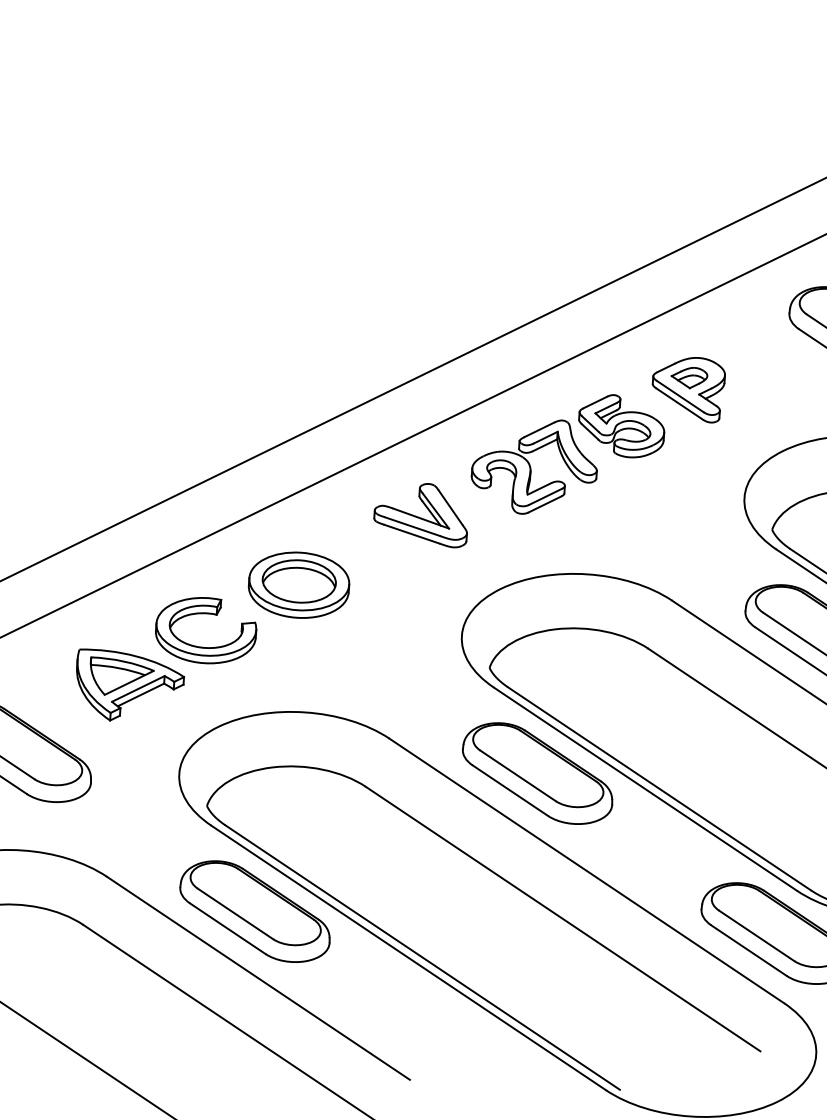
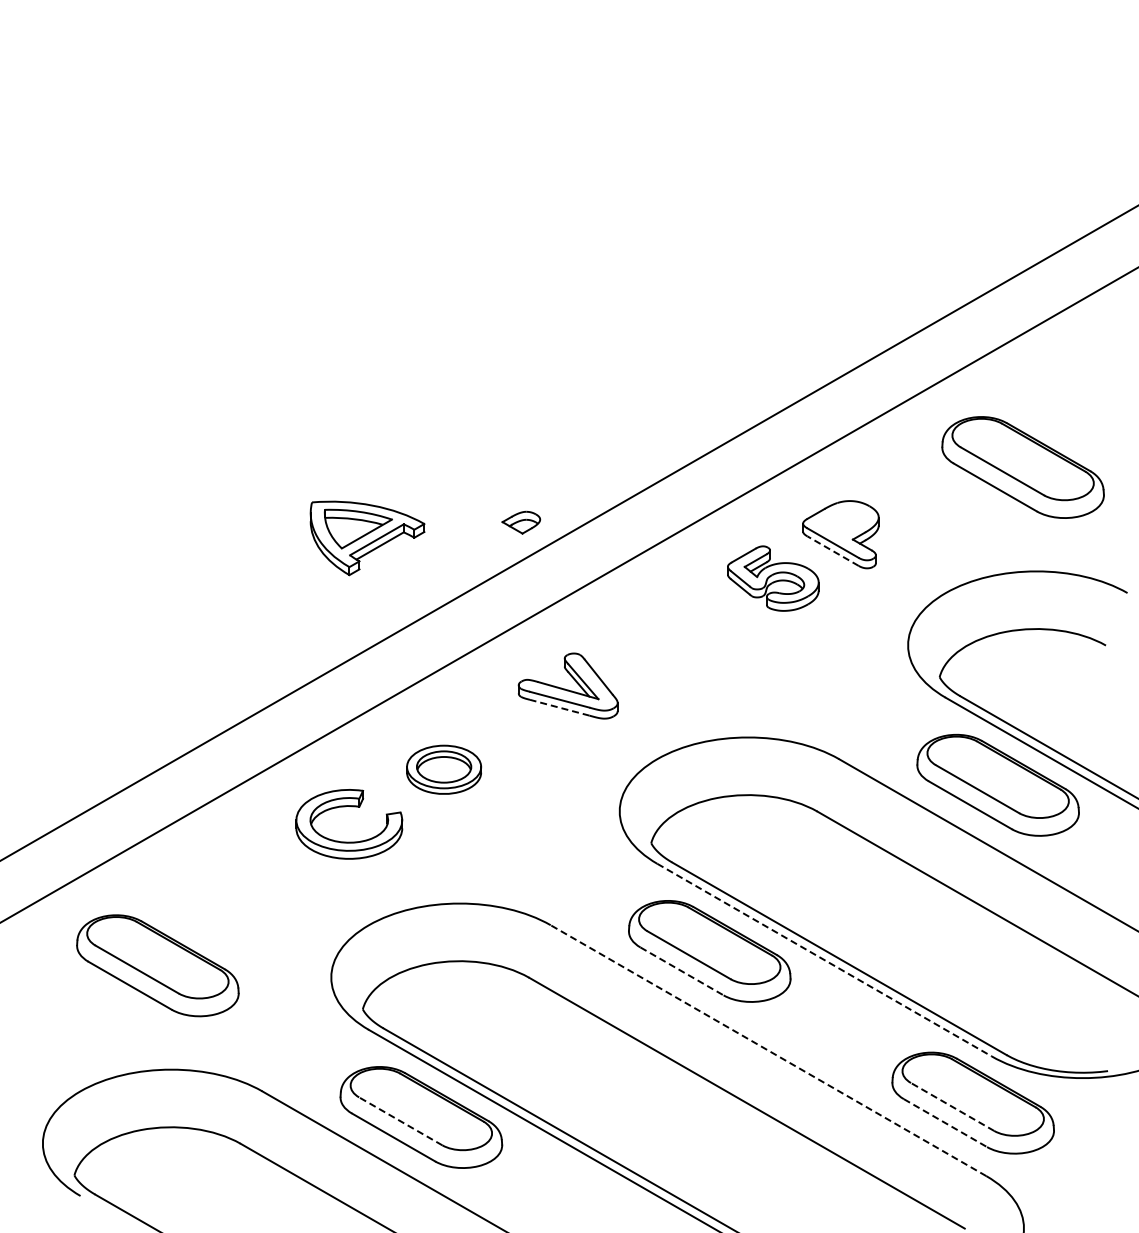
part: (689, 377) -> (521, 522), moved
line: (680, 404) -> (833, 551), solid -> dashed
part: (534, 466) -> (684, 627), removed
line: (411, 533) -> (559, 707), solid -> dashed
part: (298, 584) -> (443, 769), size x0.7
part: (129, 687) -> (367, 538), moved
line: (646, 789) -> (825, 960), solid -> dashed
line: (510, 790) -> (682, 971), solid -> dashed
line: (586, 870) -> (768, 1050), solid -> dashed
line: (235, 914) -> (400, 1121), solid -> dashed
line: (756, 935) -> (952, 1106), solid -> dashed
line: (748, 950) -> (945, 1123), solid -> dashed

